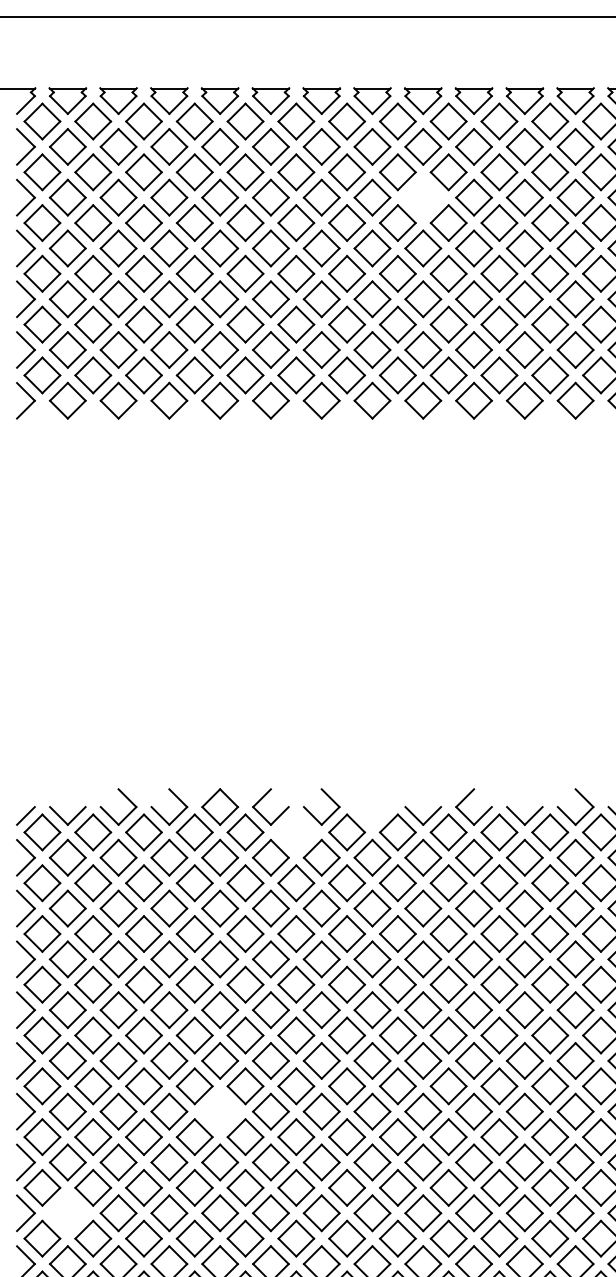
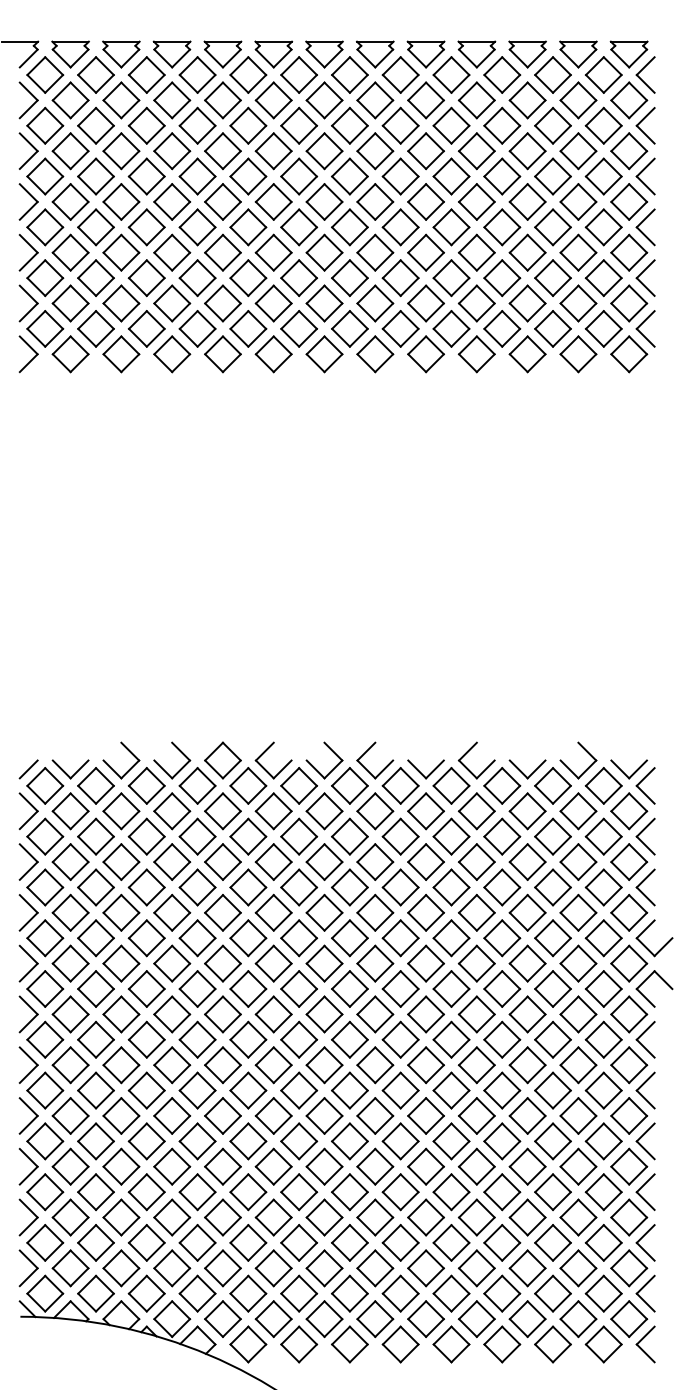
part: (422, 198) -> (425, 151), added
part: (380, 815) -> (383, 768), added
part: (295, 832) -> (298, 785), added
part: (219, 1111) -> (222, 1064), added
part: (67, 1213) -> (70, 1166), added

